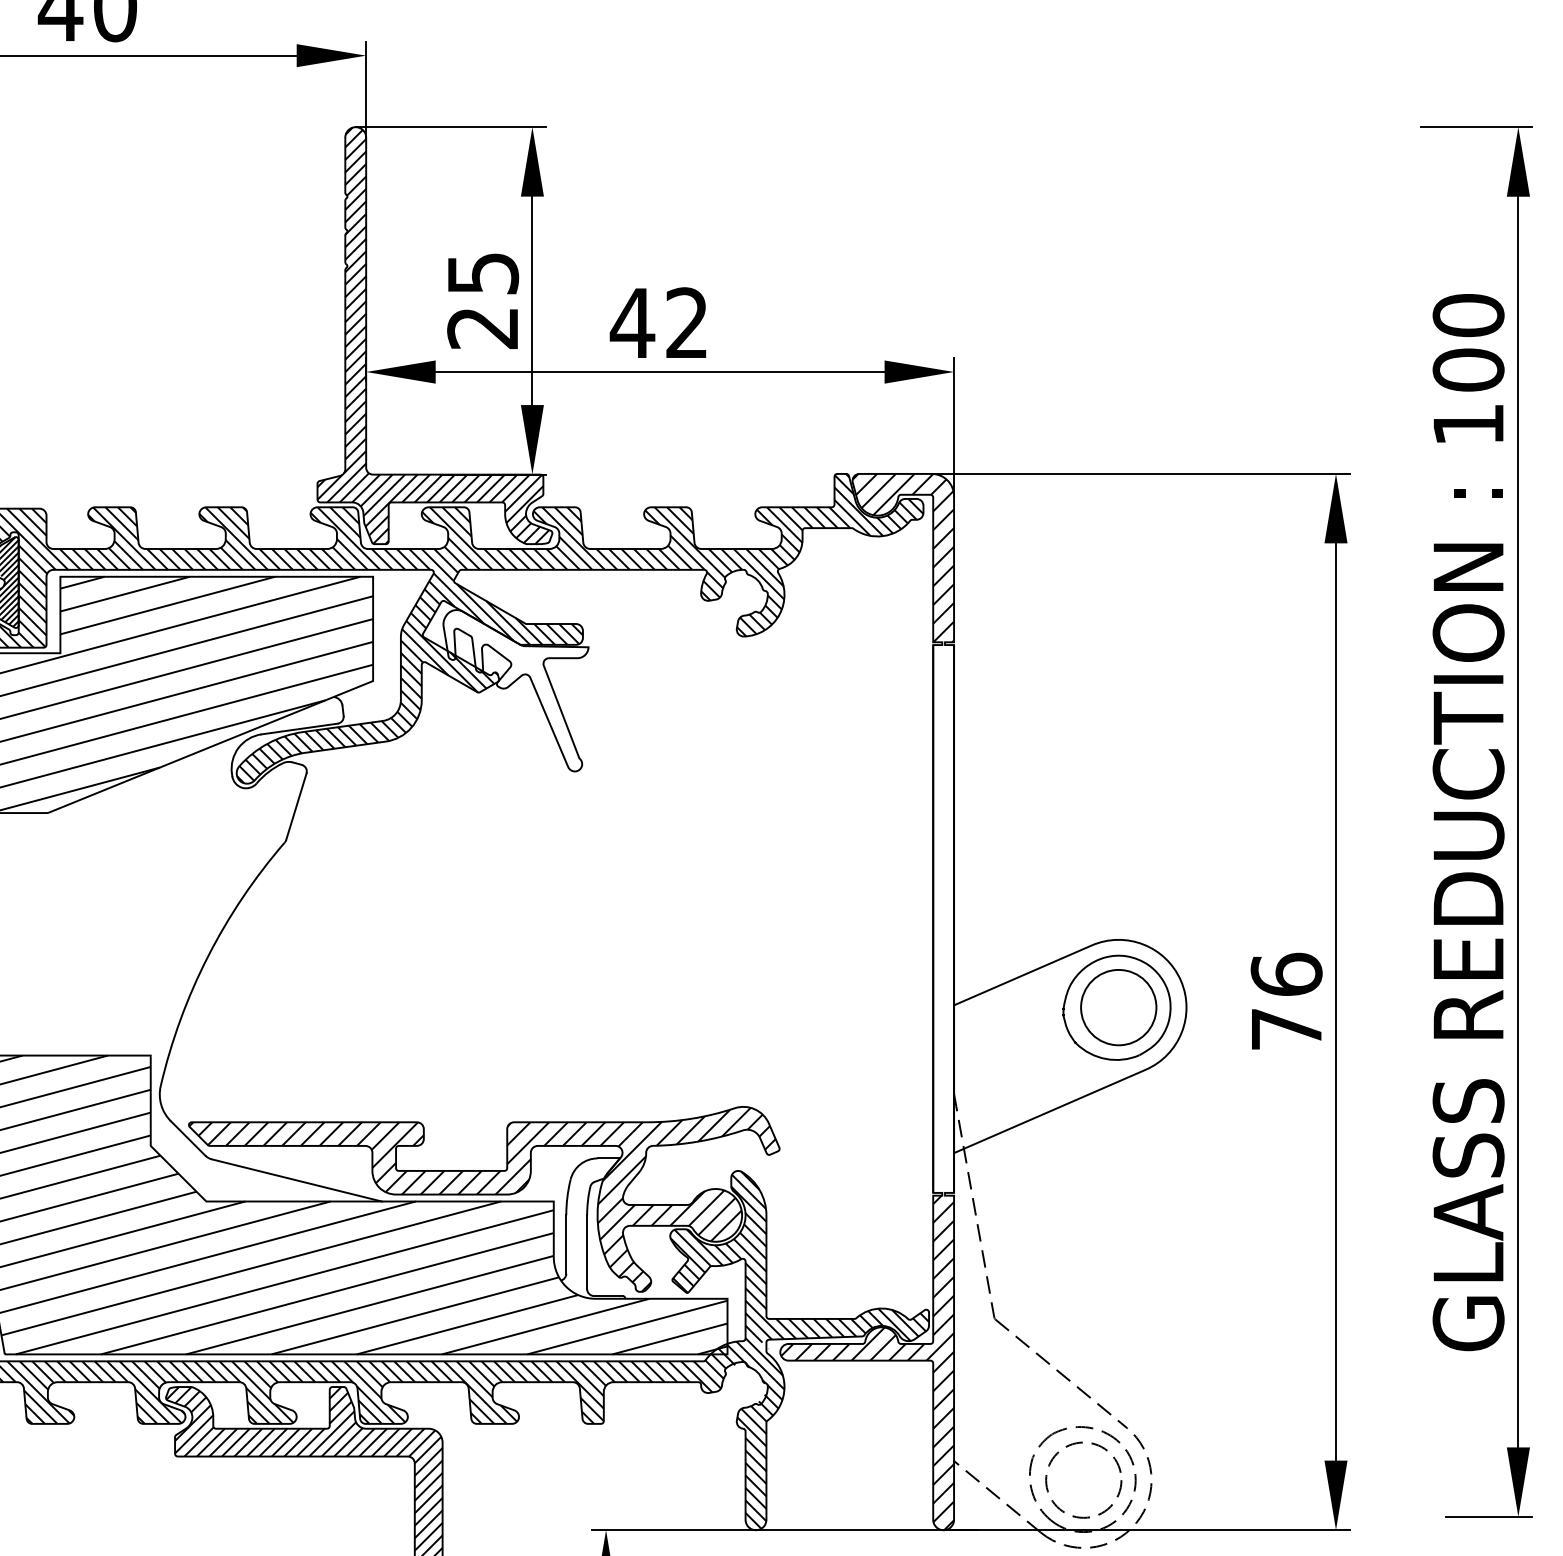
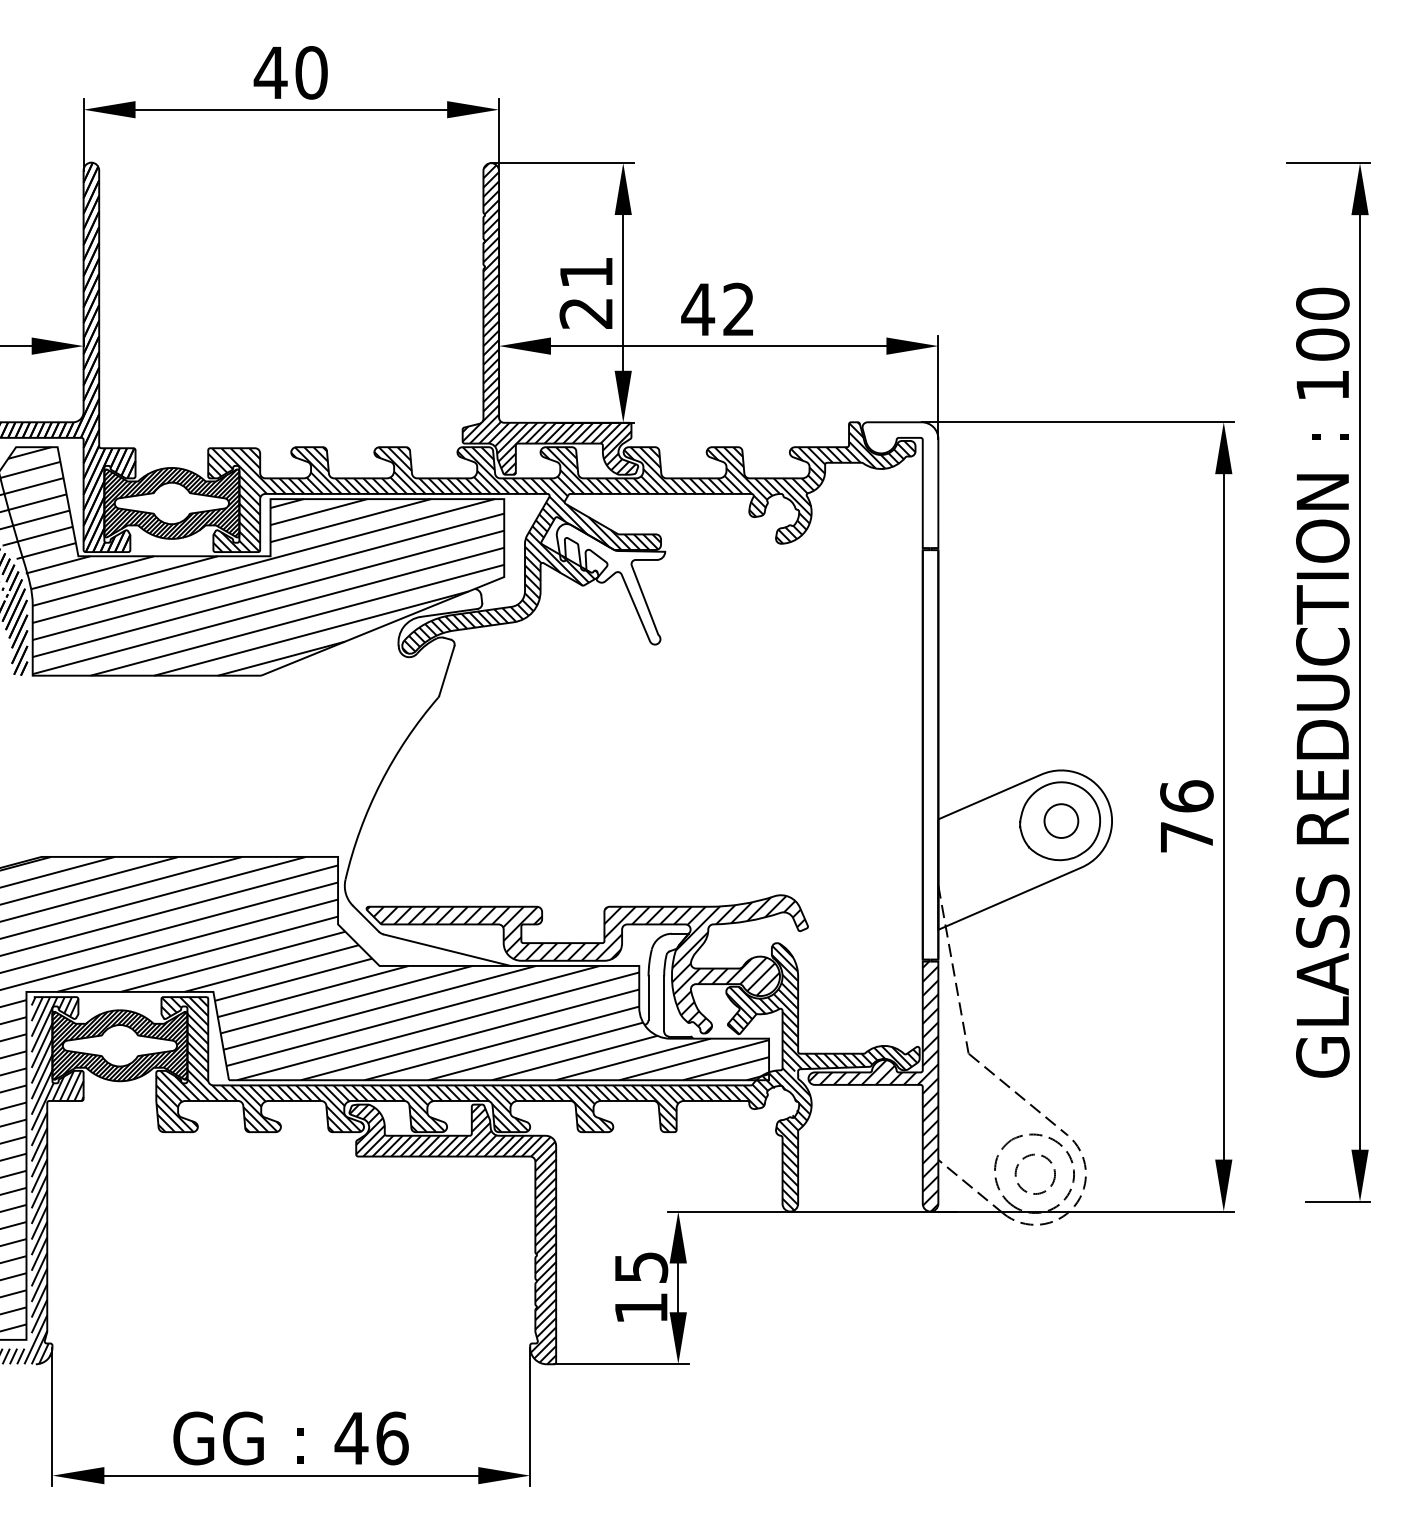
text: (483, 273) -> (586, 272), 25 -> 21
hatch: (903, 558) -> (900, 485), removed
circle: (1118, 1006) -> (1061, 820), size x0.6
circle: (1084, 1480) -> (1035, 1174), size x0.7

